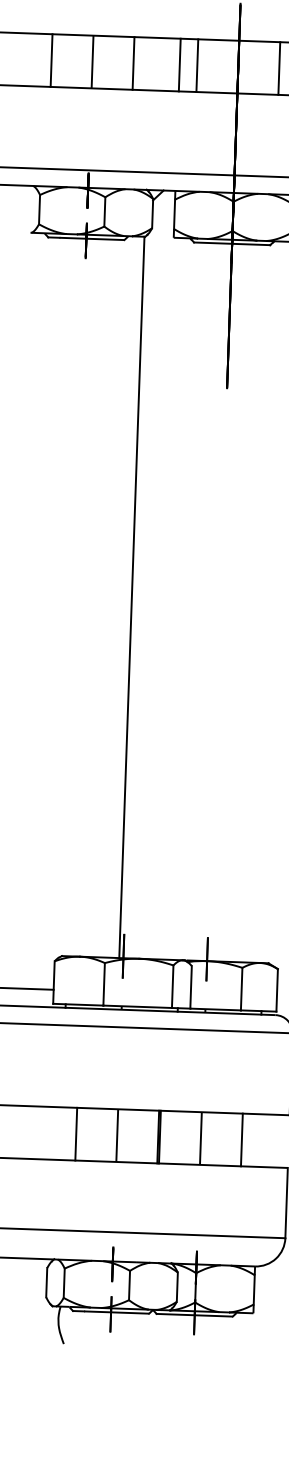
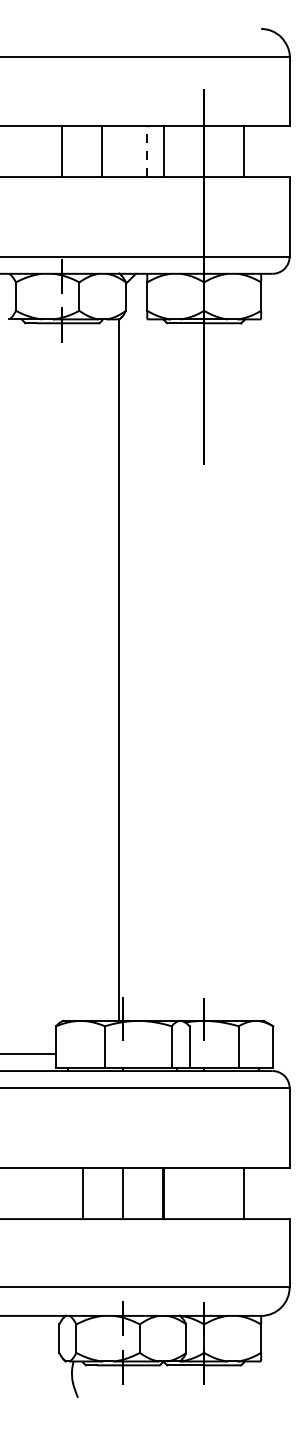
line: (51, 60) -> (22, 151), removed
line: (180, 65) -> (147, 151), solid -> dashed
line: (201, 1138) -> (204, 1193), removed

